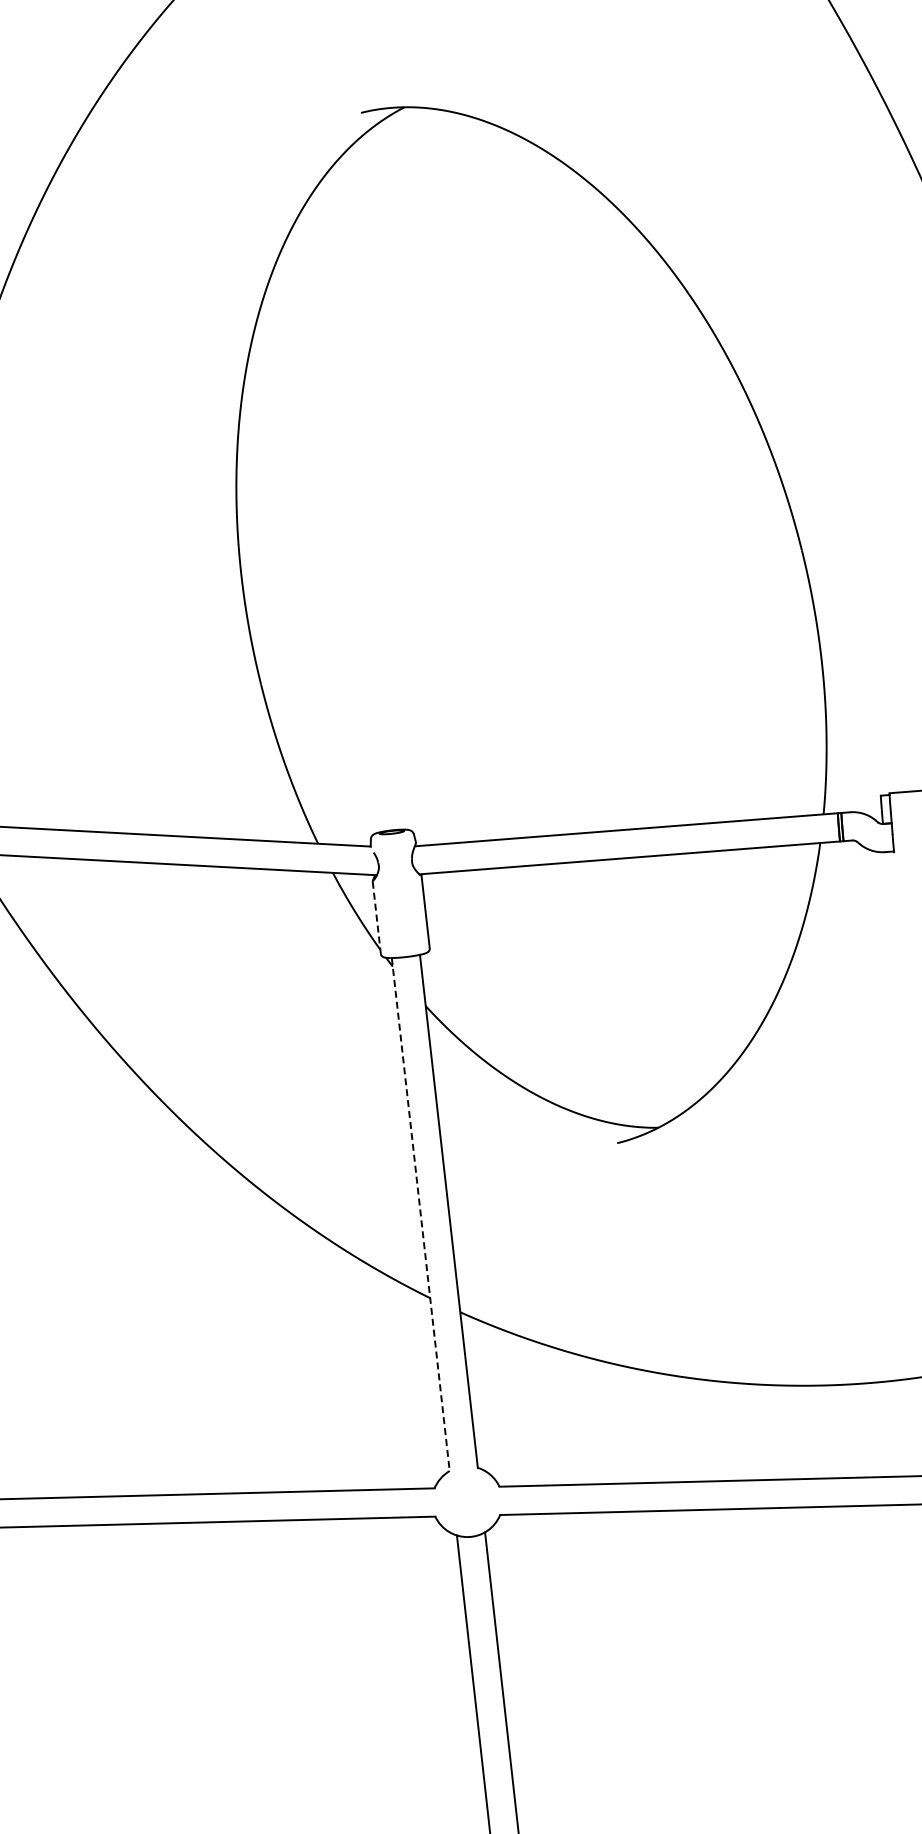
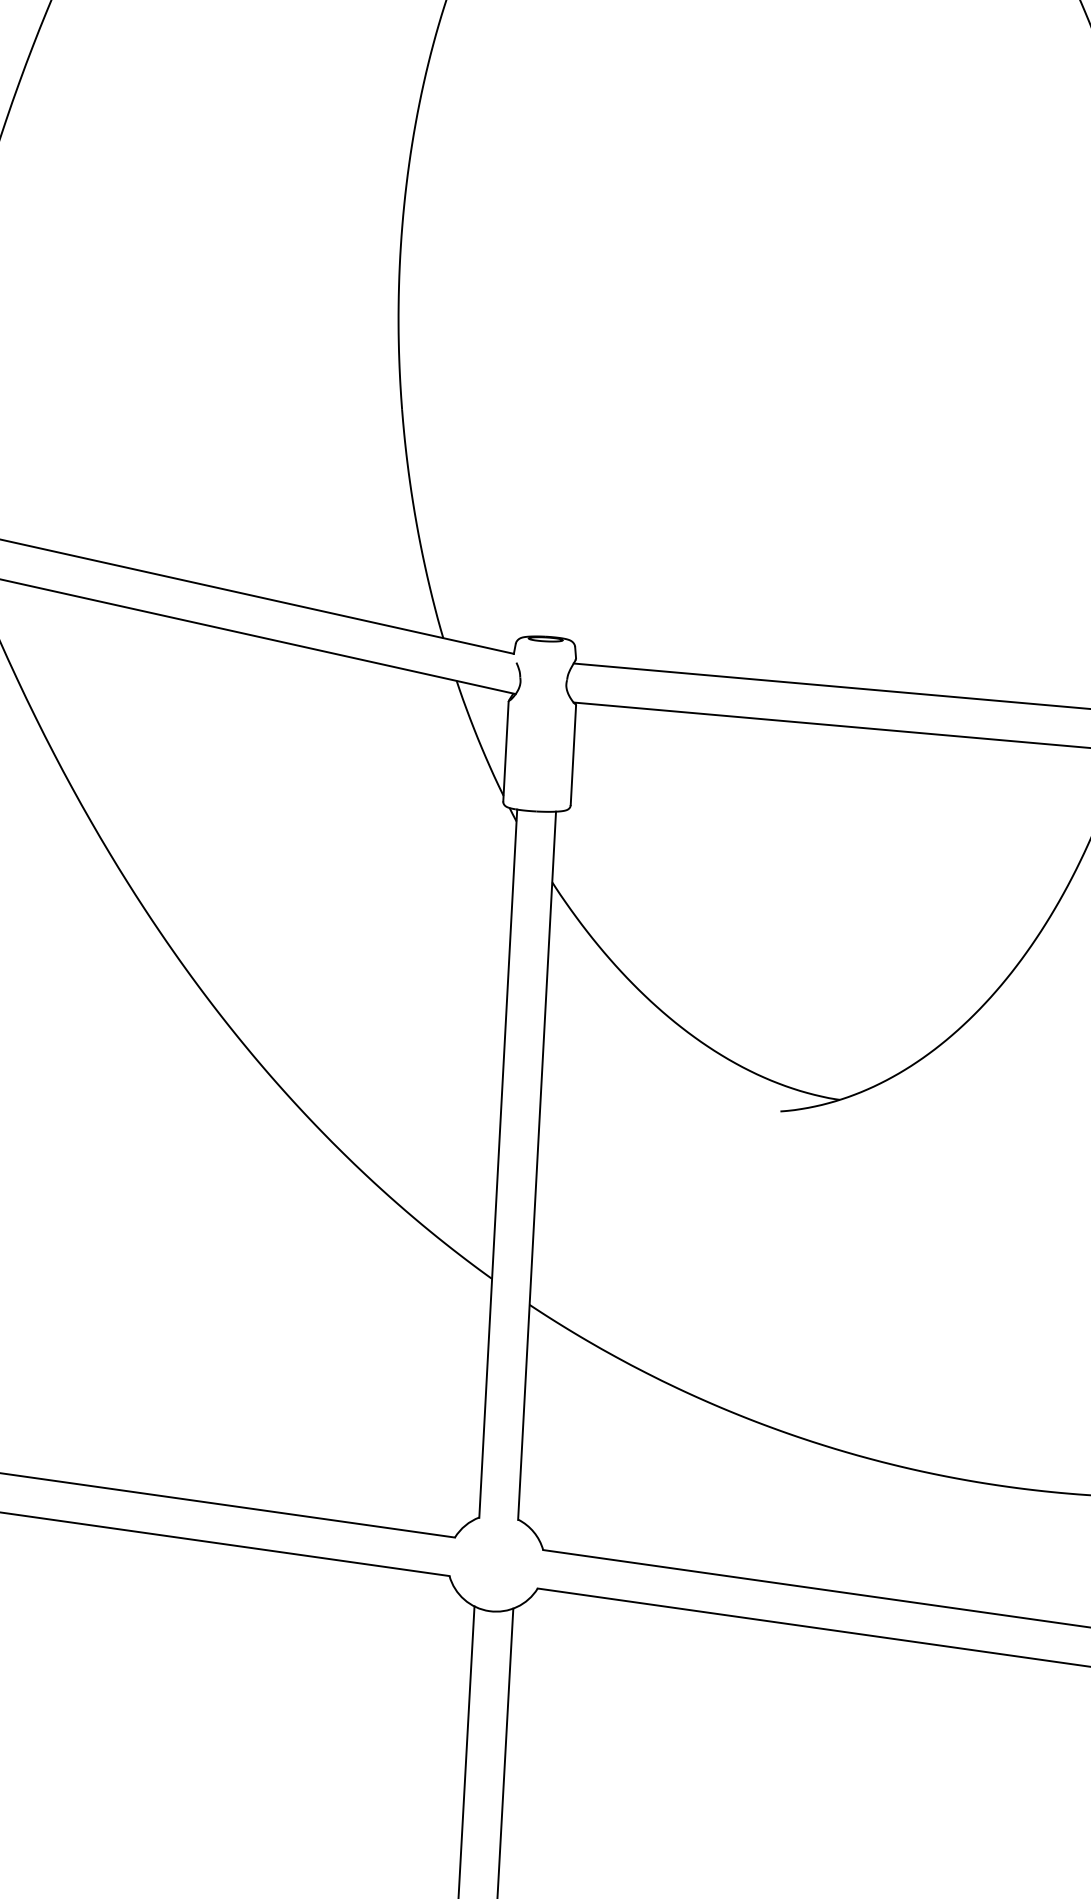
line: (376, 918) -> (505, 752), dashed -> solid
line: (420, 1215) -> (497, 1164), dashed -> solid

